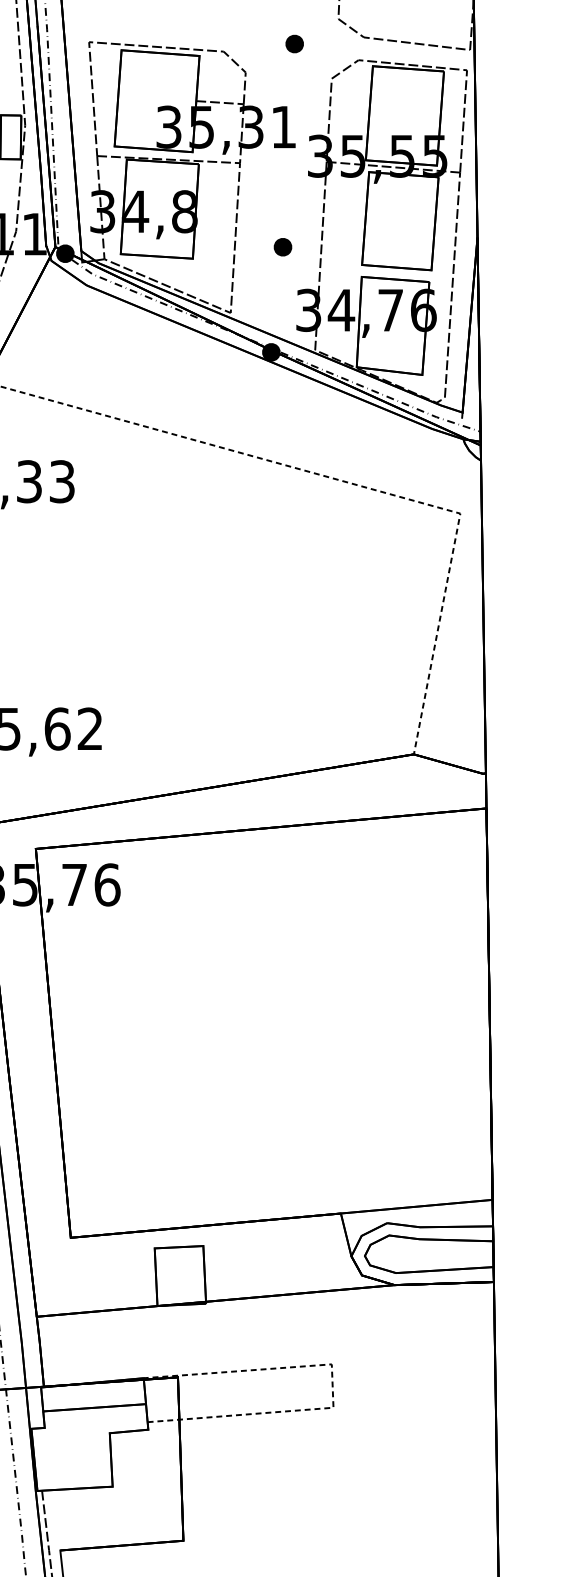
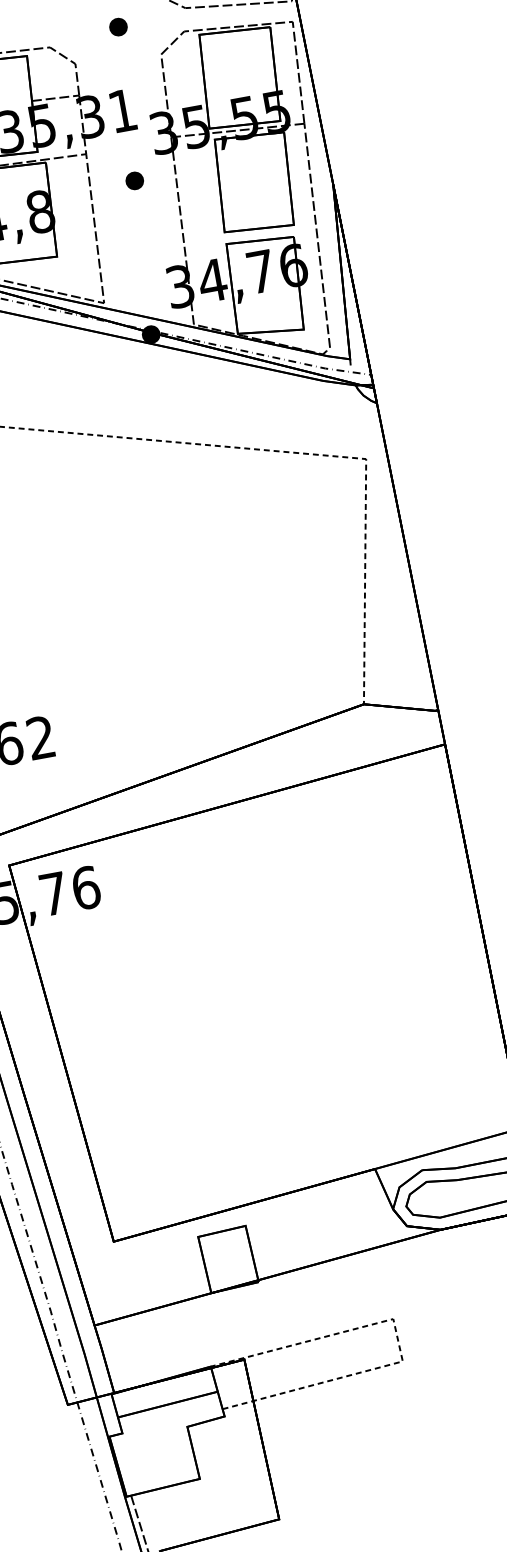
part: (282, 247) -> (134, 181), moved

